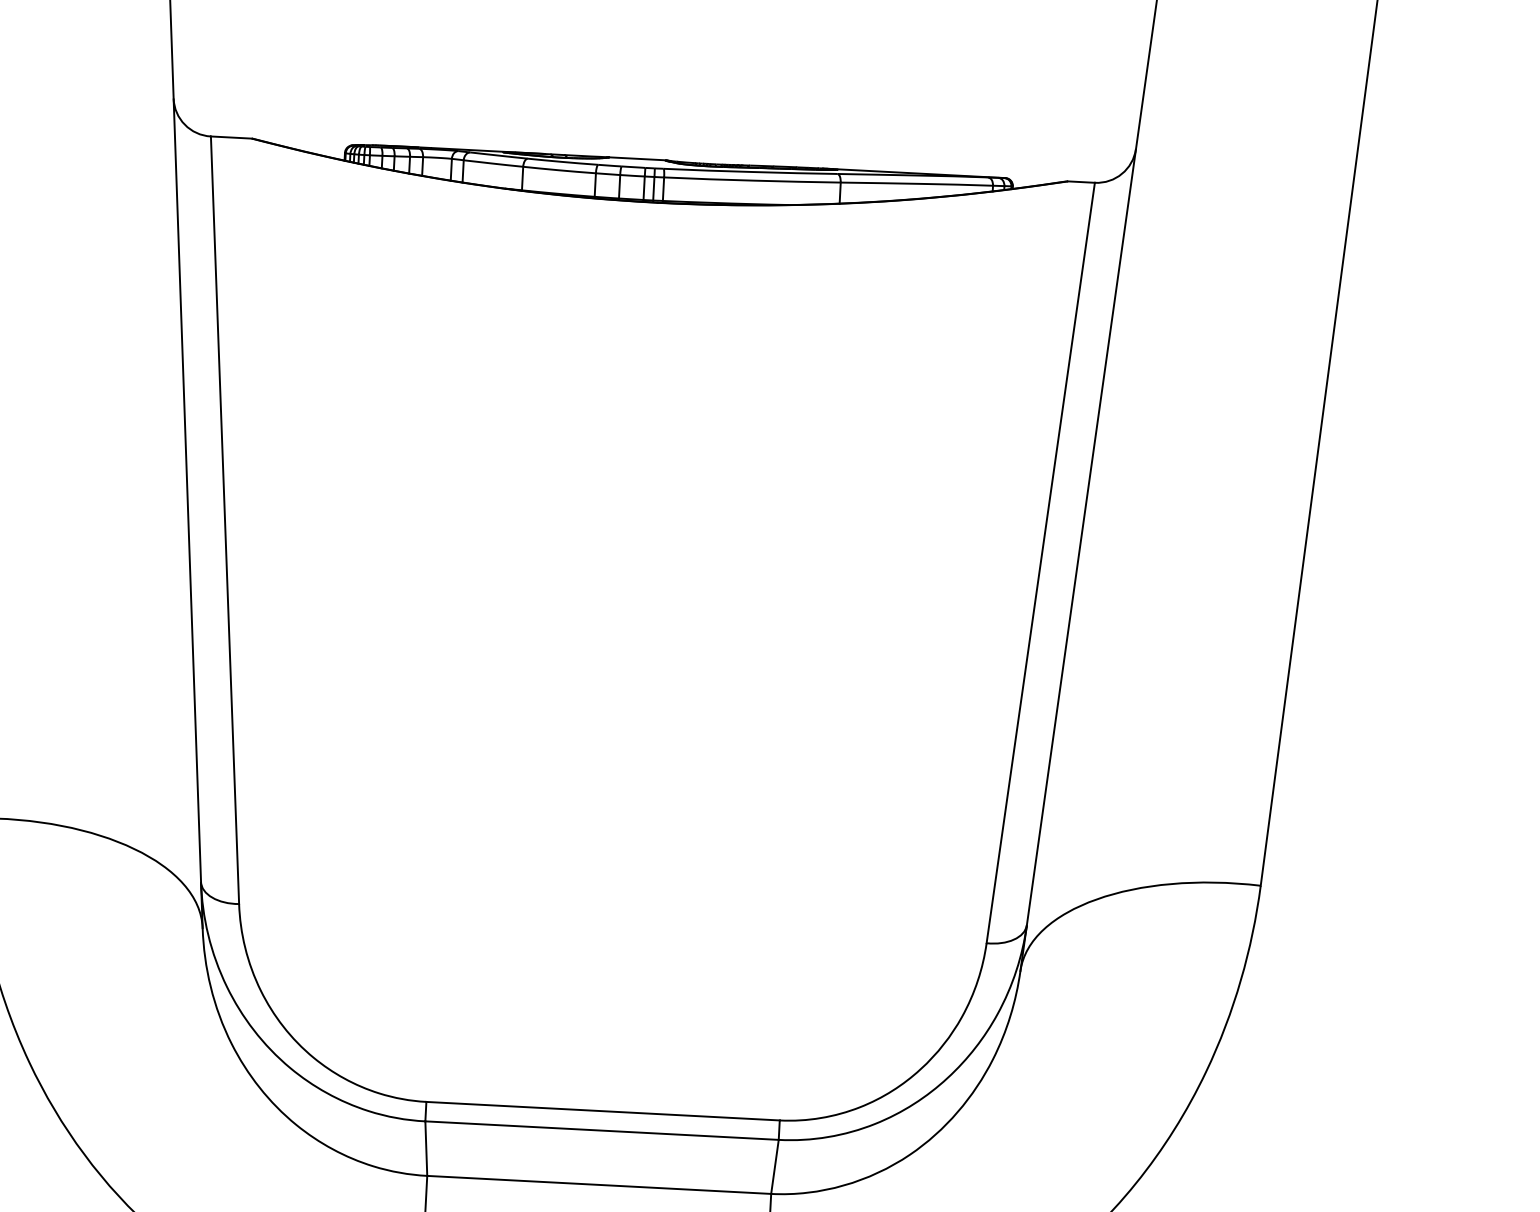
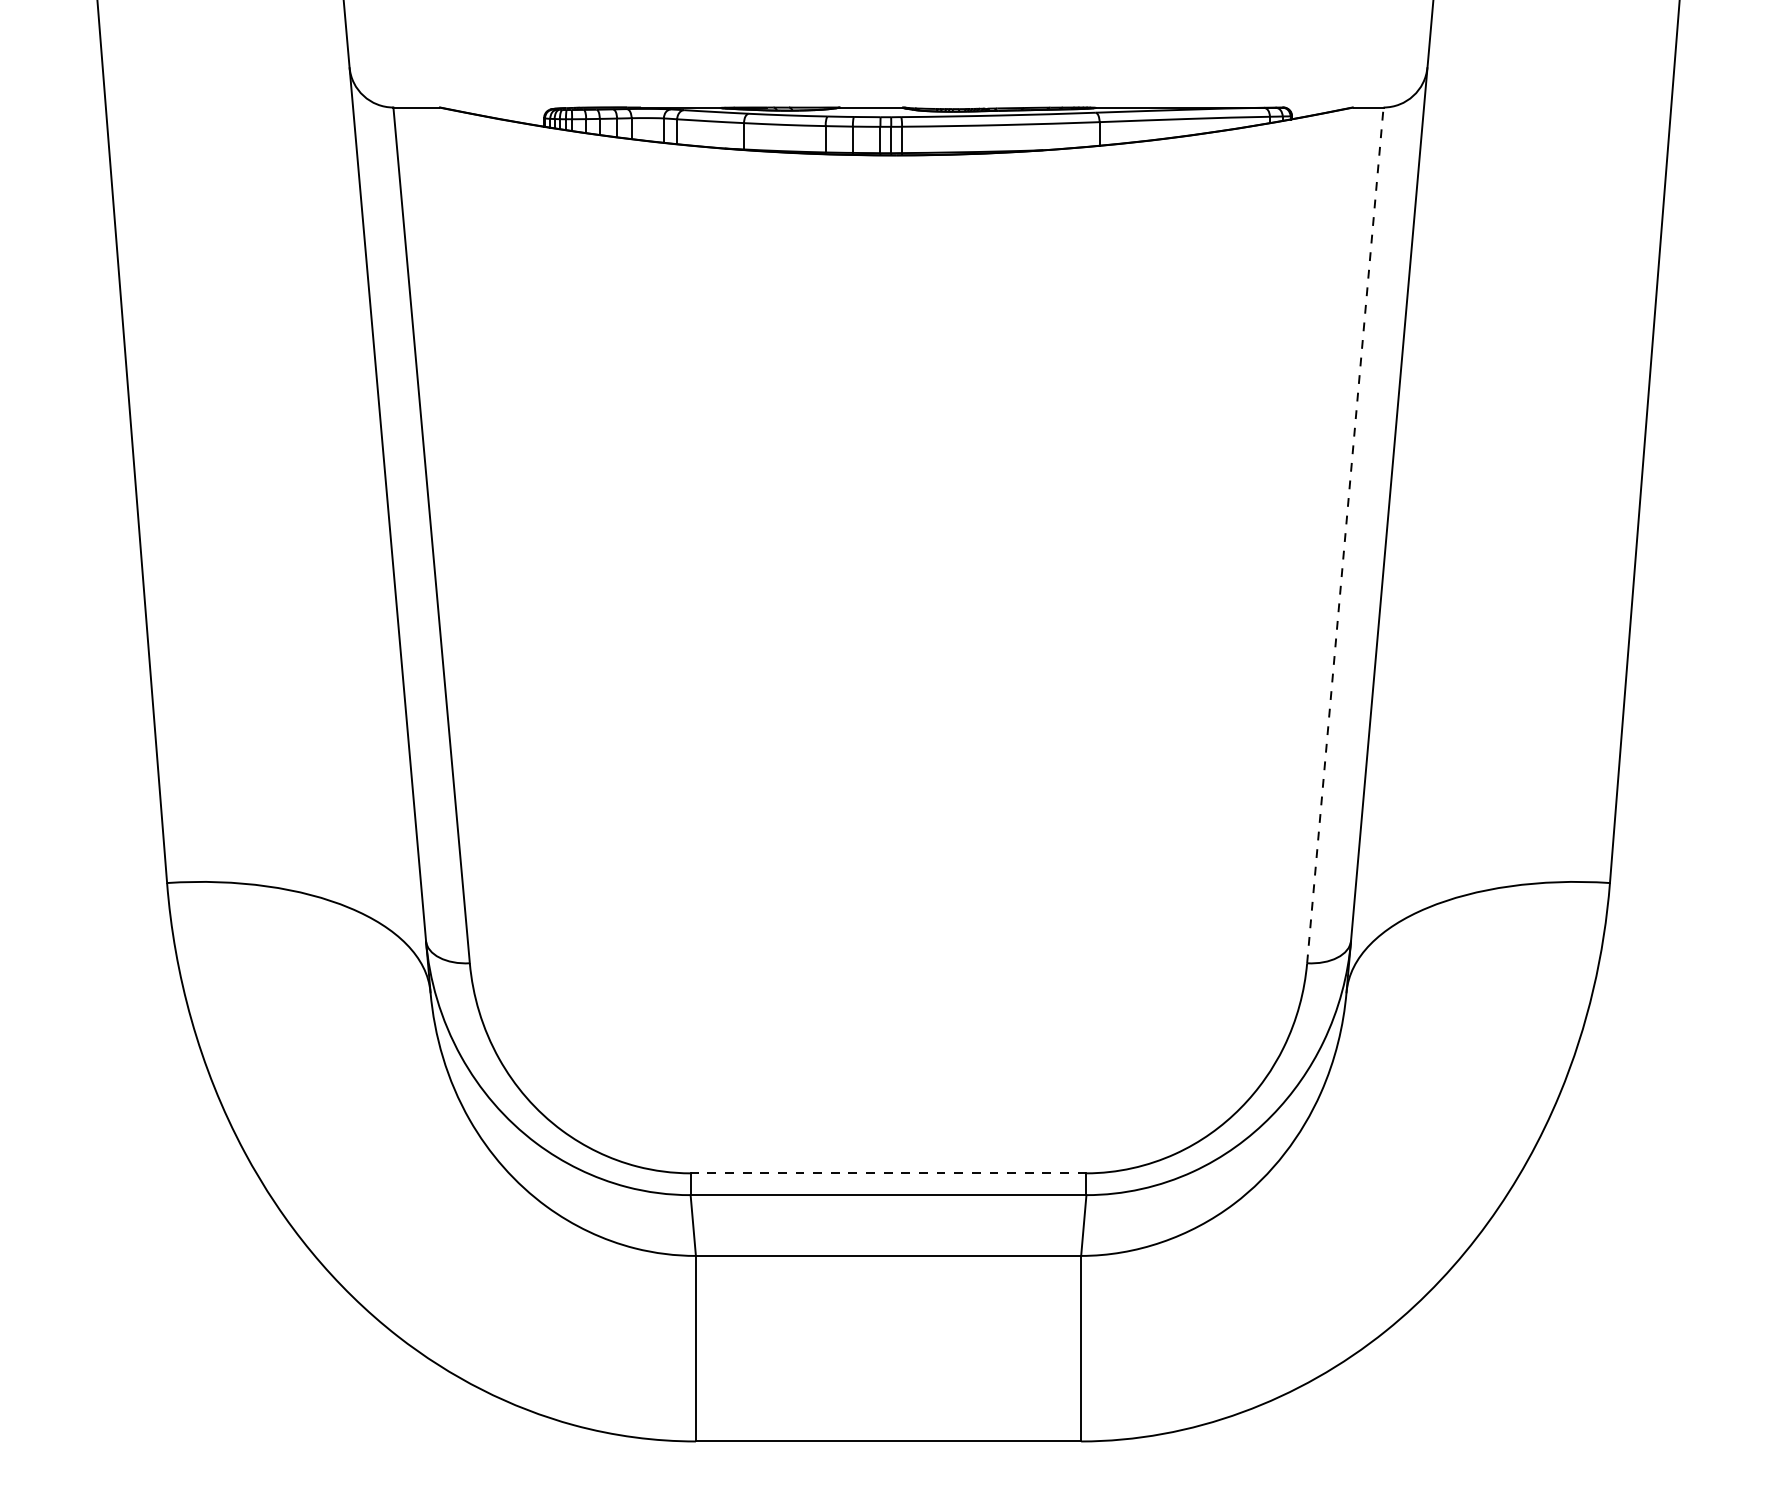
line: (1040, 563) -> (1345, 535), solid -> dashed
line: (603, 1111) -> (888, 1173), solid -> dashed

